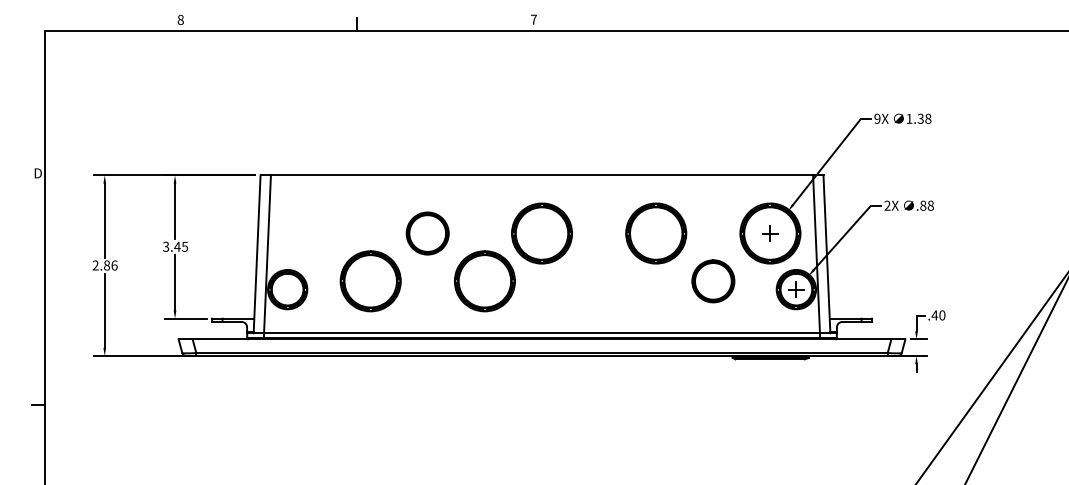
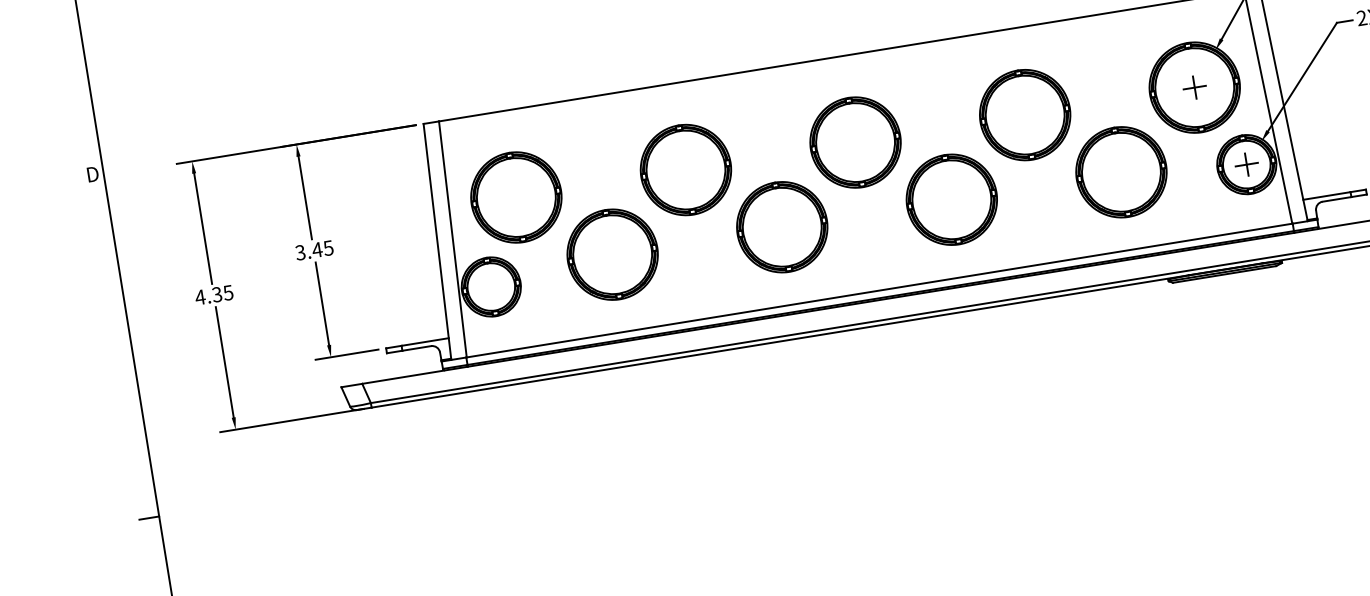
part: (313, 233) -> (516, 197), added
part: (427, 233) -> (685, 170), size x1.43
text: (104, 265) -> (213, 295), 2.86 -> 4.35
part: (599, 281) -> (952, 199), added
part: (713, 281) -> (1121, 172), size x1.43

